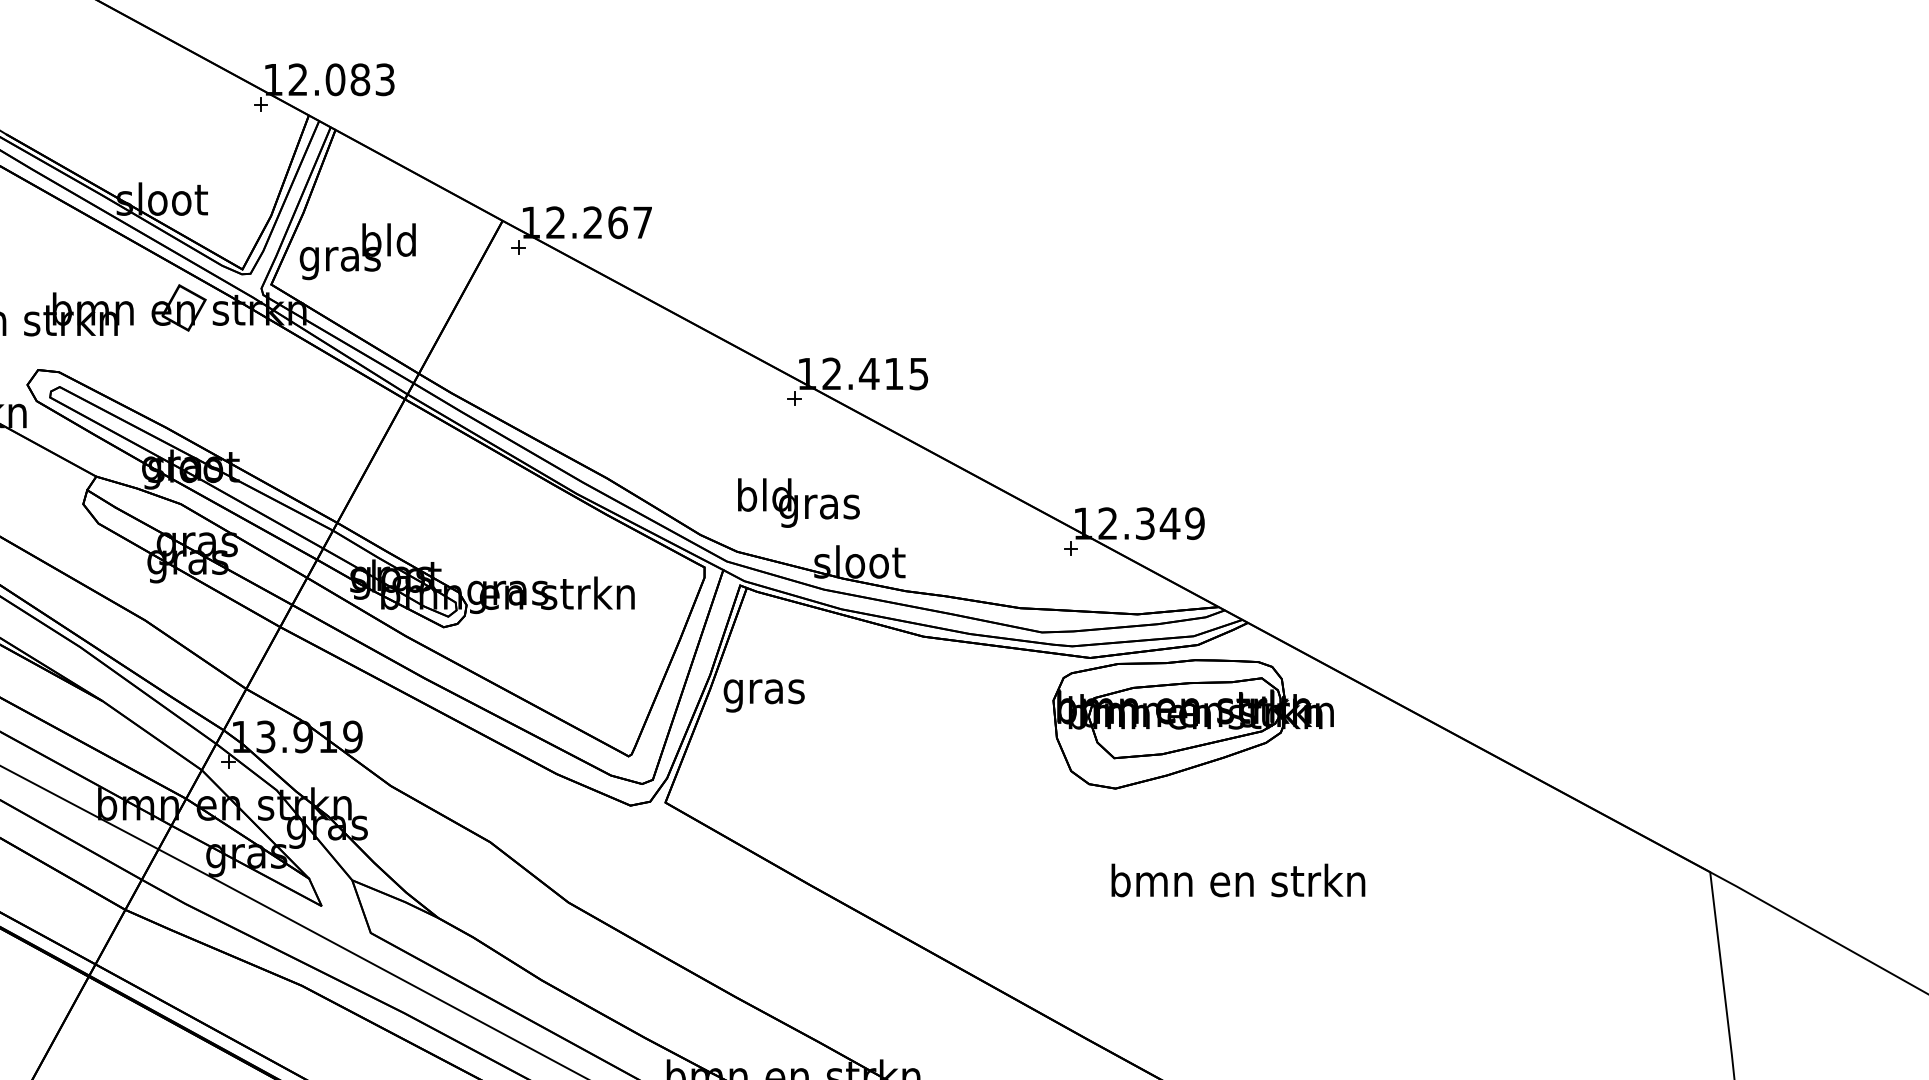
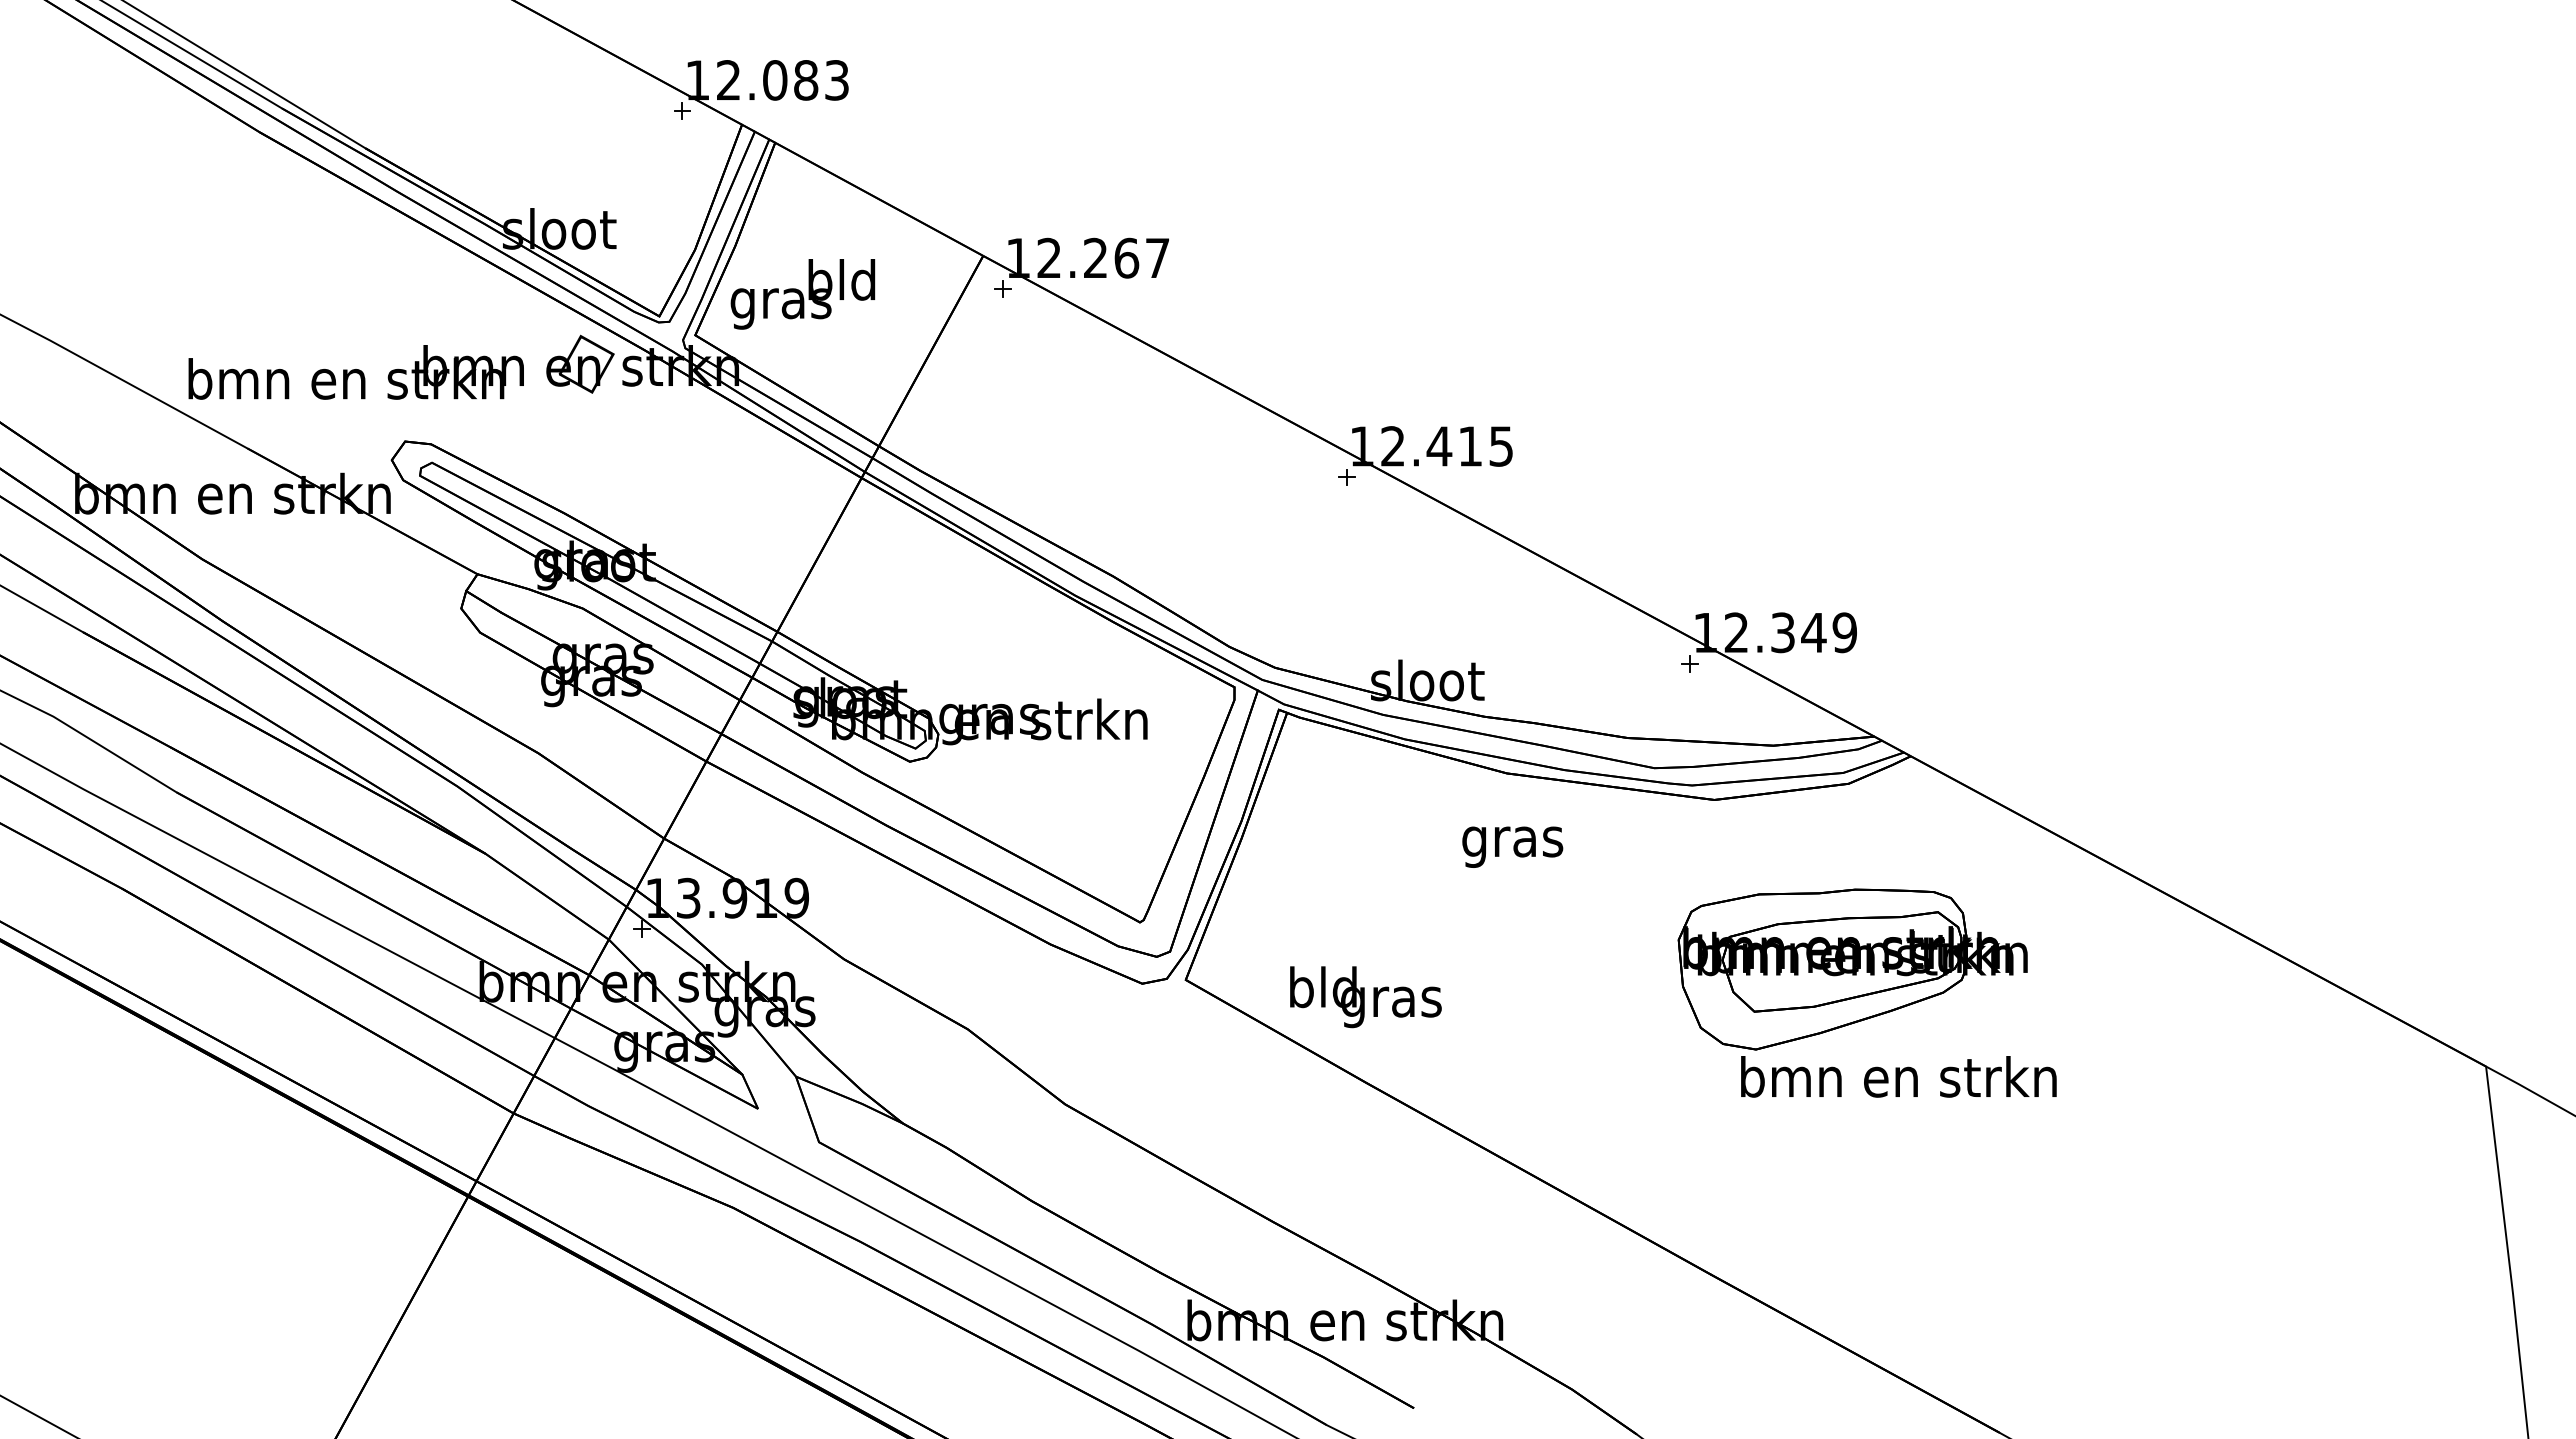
text: (798, 503) -> (1365, 997), moved
text: (764, 695) -> (1512, 846), moved
part: (1193, 724) -> (1852, 969), moved

